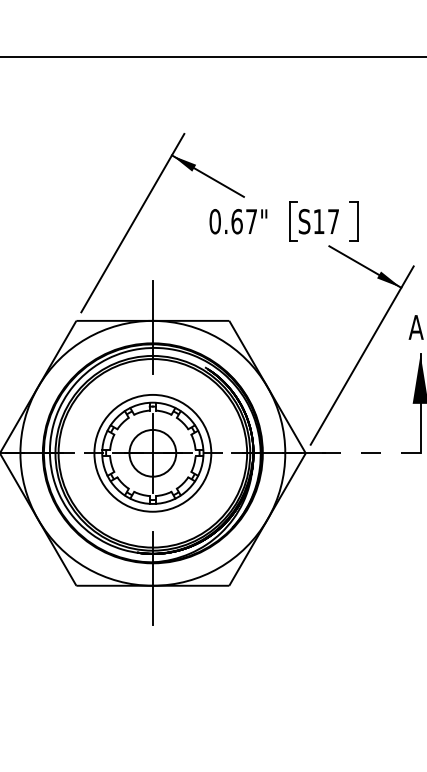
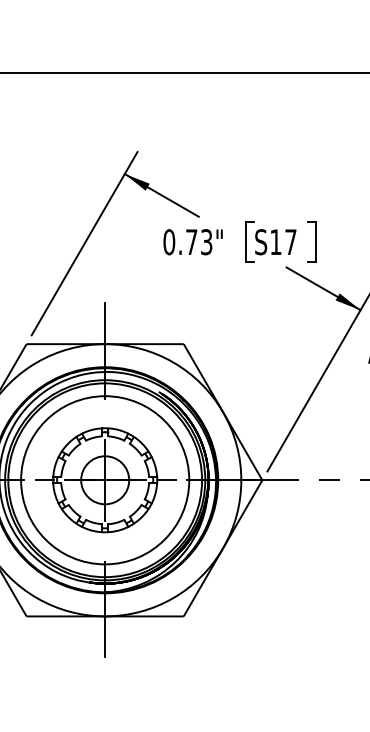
text: (244, 221) -> (199, 242), 0.67" -> 0.73"
circle: (152, 452) -> (104, 479), size x1.4

